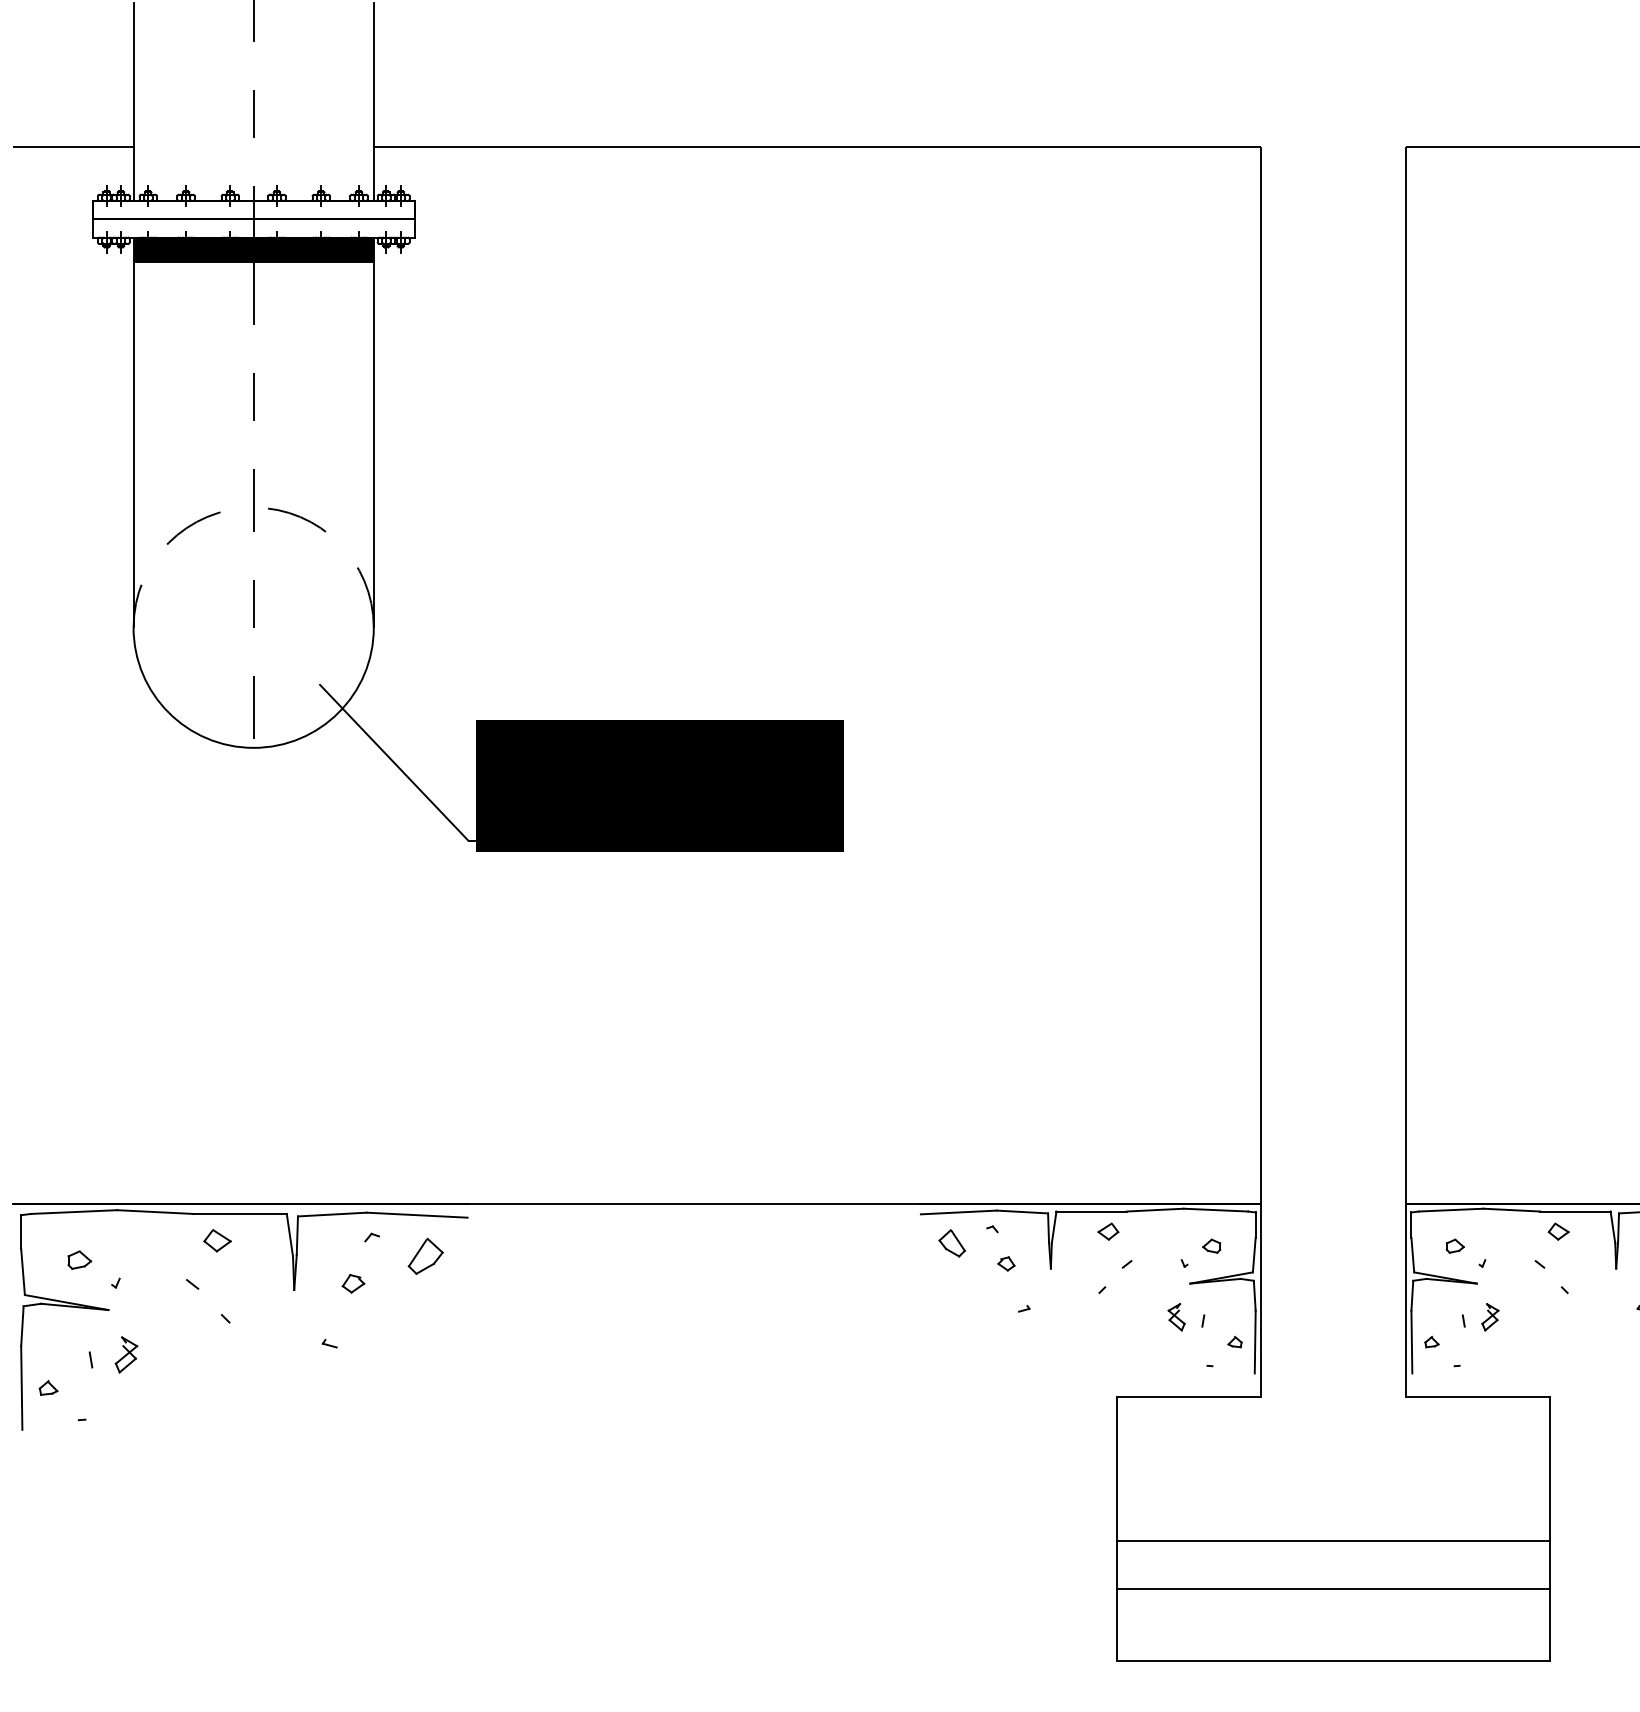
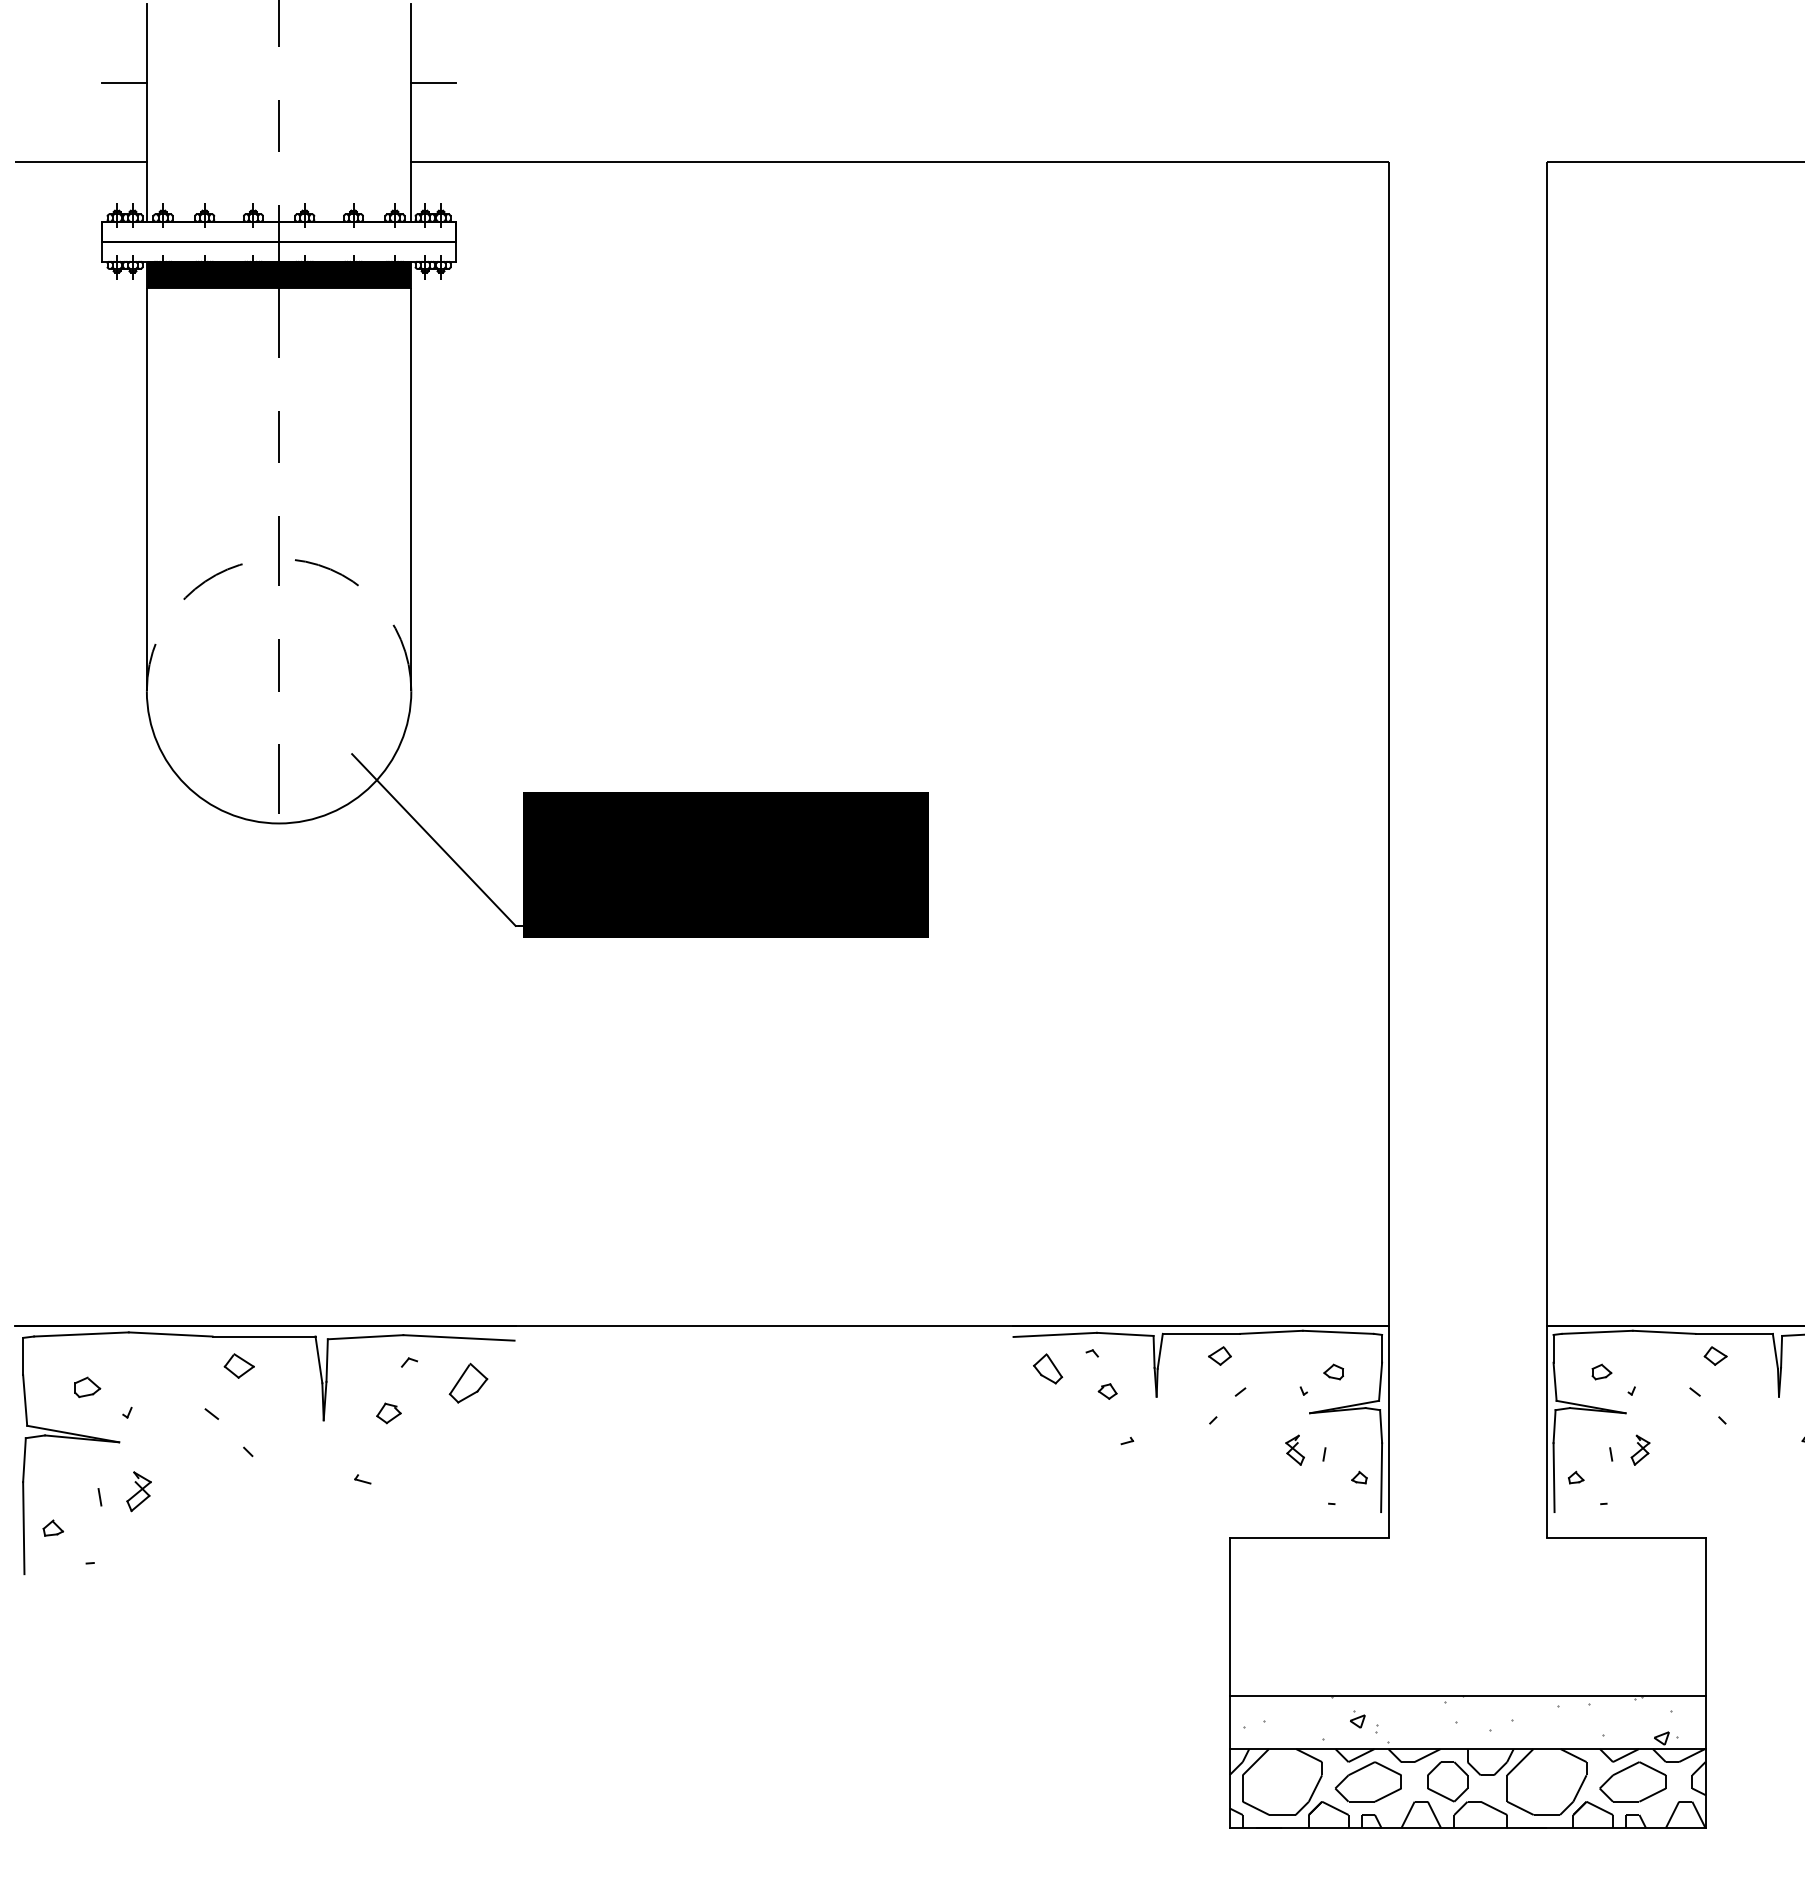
line: (112, 74) -> (123, 82), added
line: (393, 74) -> (433, 82), added
hatch: (1325, 1562) -> (1459, 1720), added
hatch: (1333, 1624) -> (1467, 1788), added

